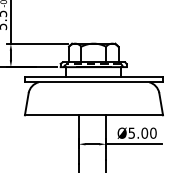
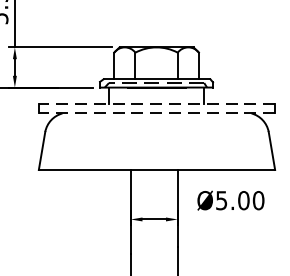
line: (93, 76) -> (156, 103), solid -> dashed
line: (93, 82) -> (156, 113), solid -> dashed
line: (133, 144) -> (224, 219), removed

